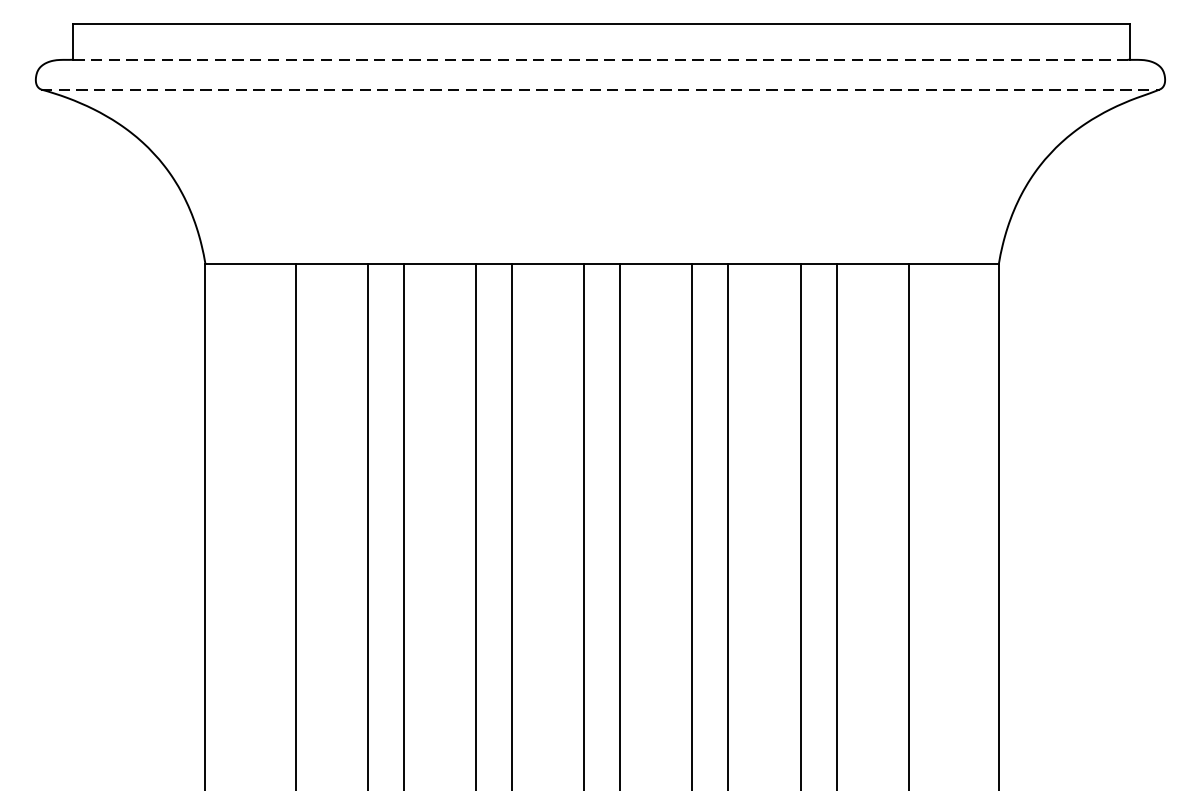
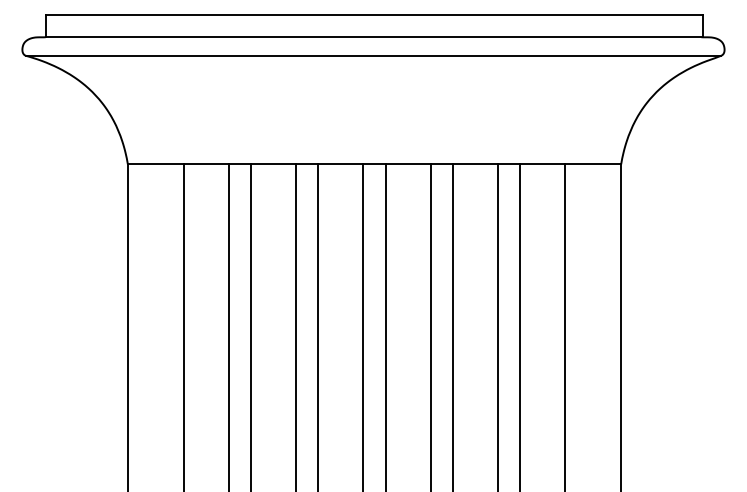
line: (600, 60) -> (373, 37), dashed -> solid
line: (600, 89) -> (373, 55), dashed -> solid

